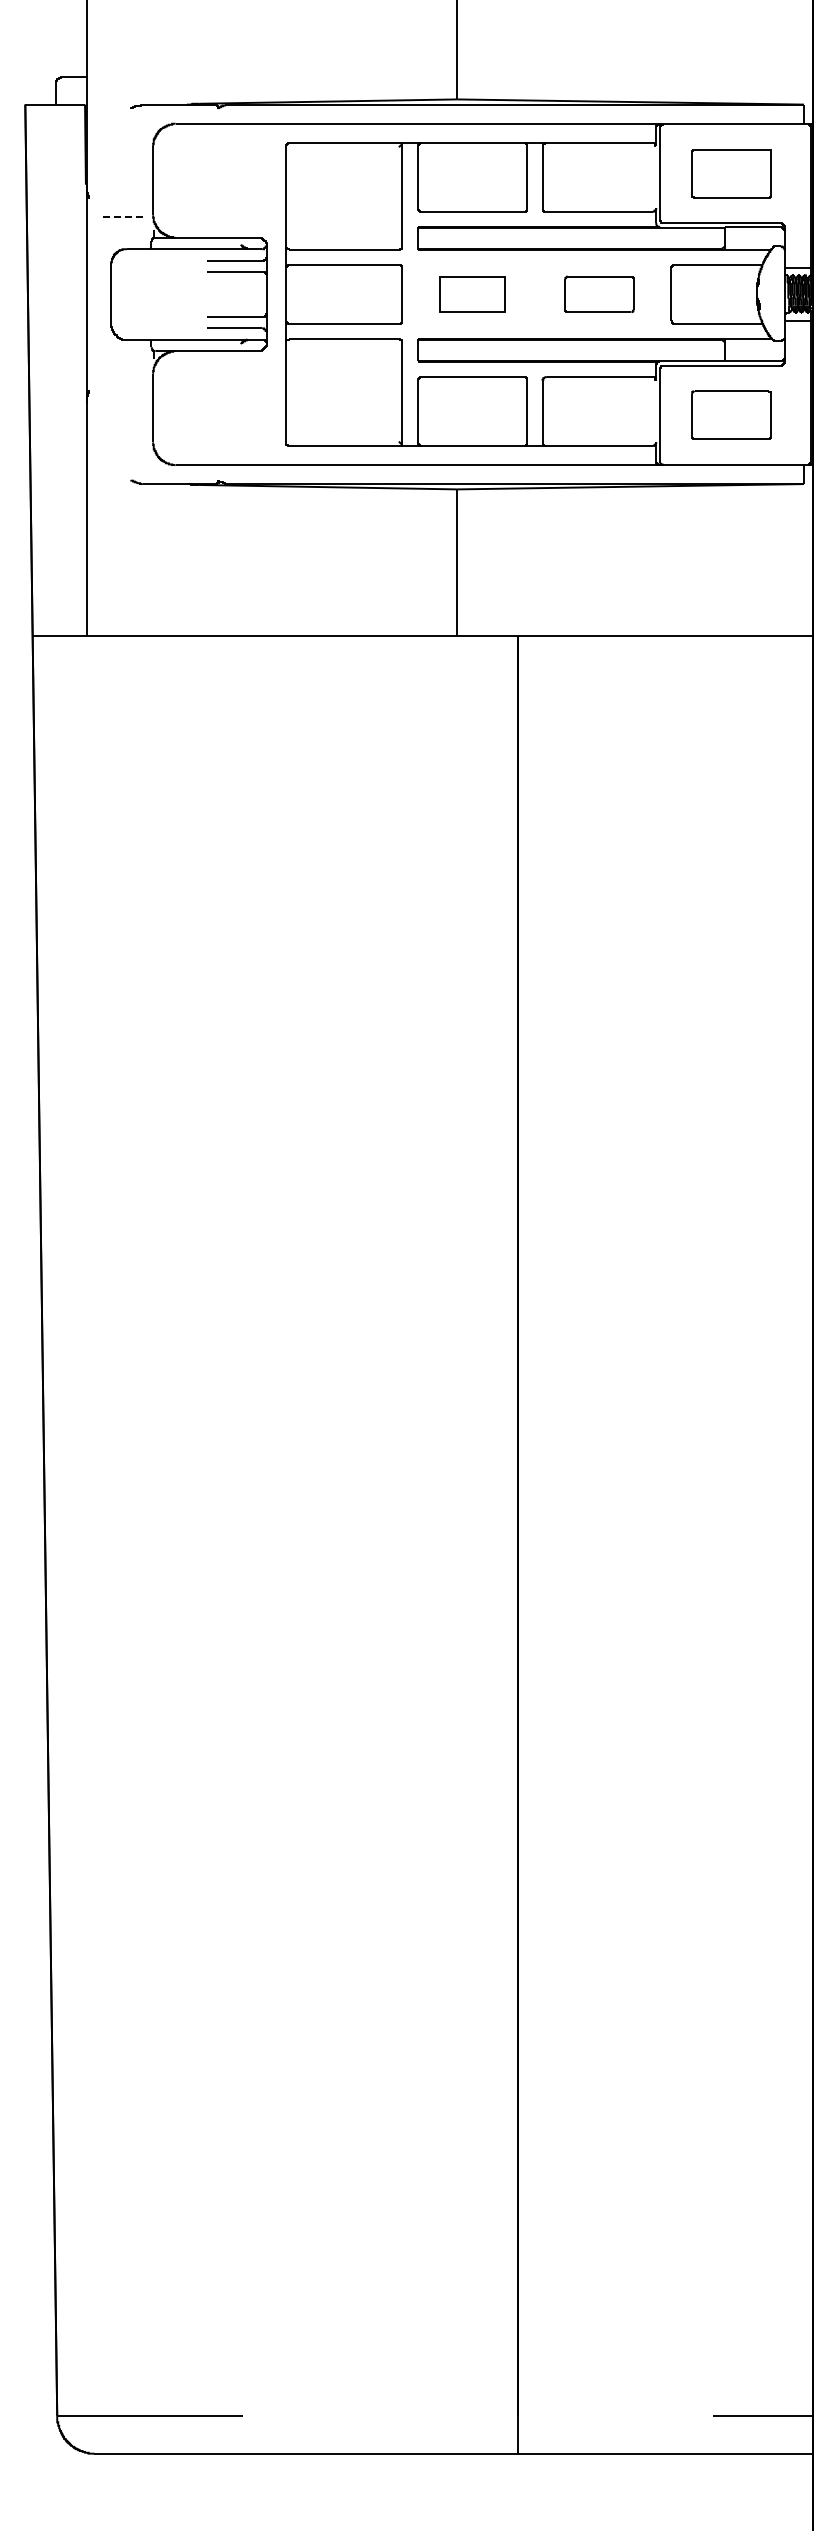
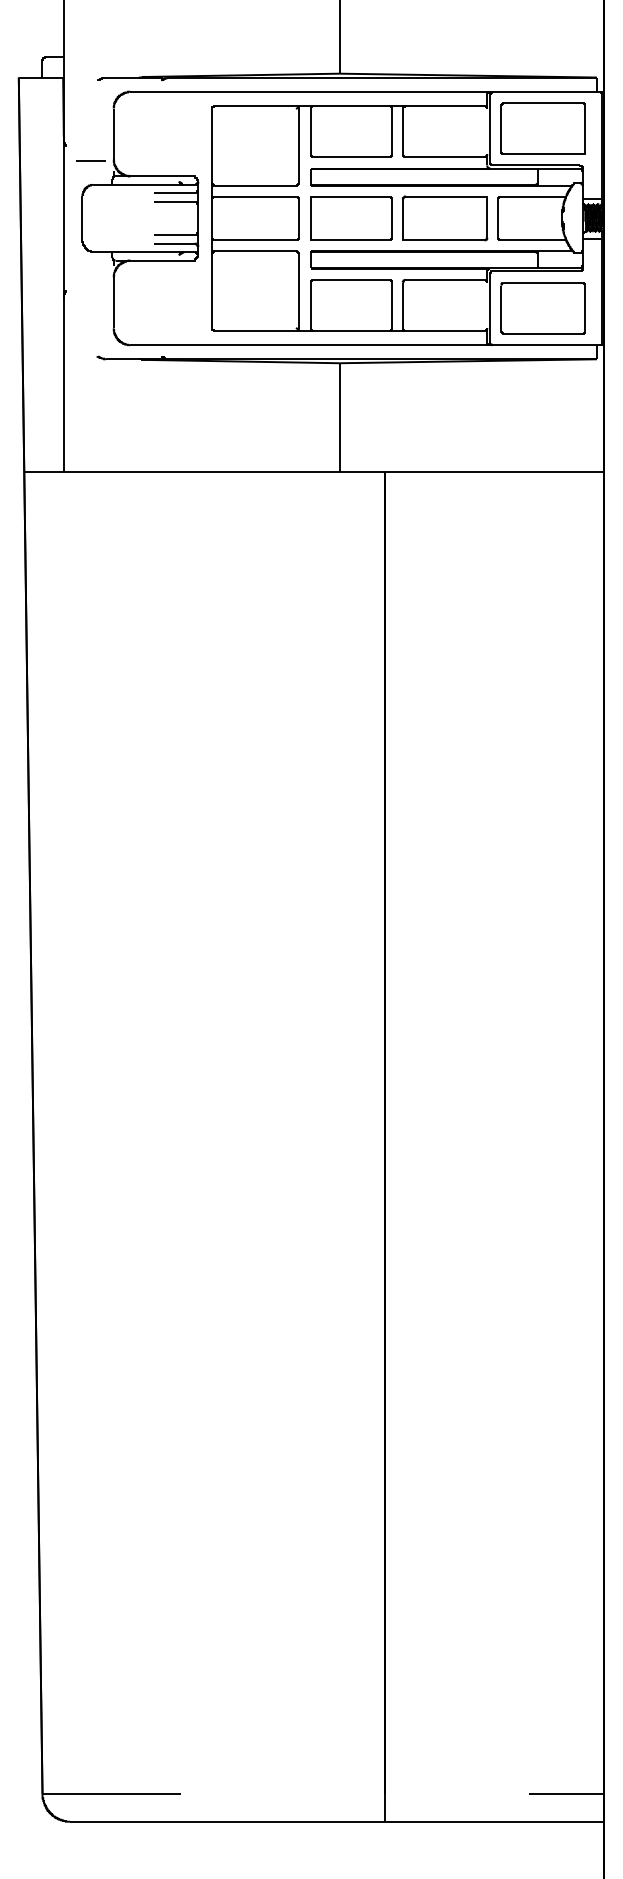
part: (731, 173) -> (543, 128), size x1.43
line: (122, 217) -> (90, 161), dashed -> solid
part: (472, 294) -> (350, 218), size x1.67
part: (599, 294) -> (445, 218), size x1.67
part: (731, 414) -> (543, 307), size x1.43

